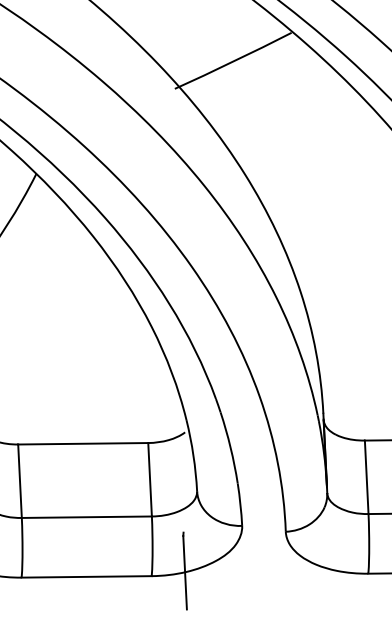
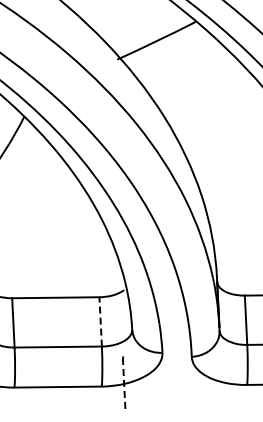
line: (149, 479) -> (100, 321), solid -> dashed
line: (185, 573) -> (124, 384), solid -> dashed

